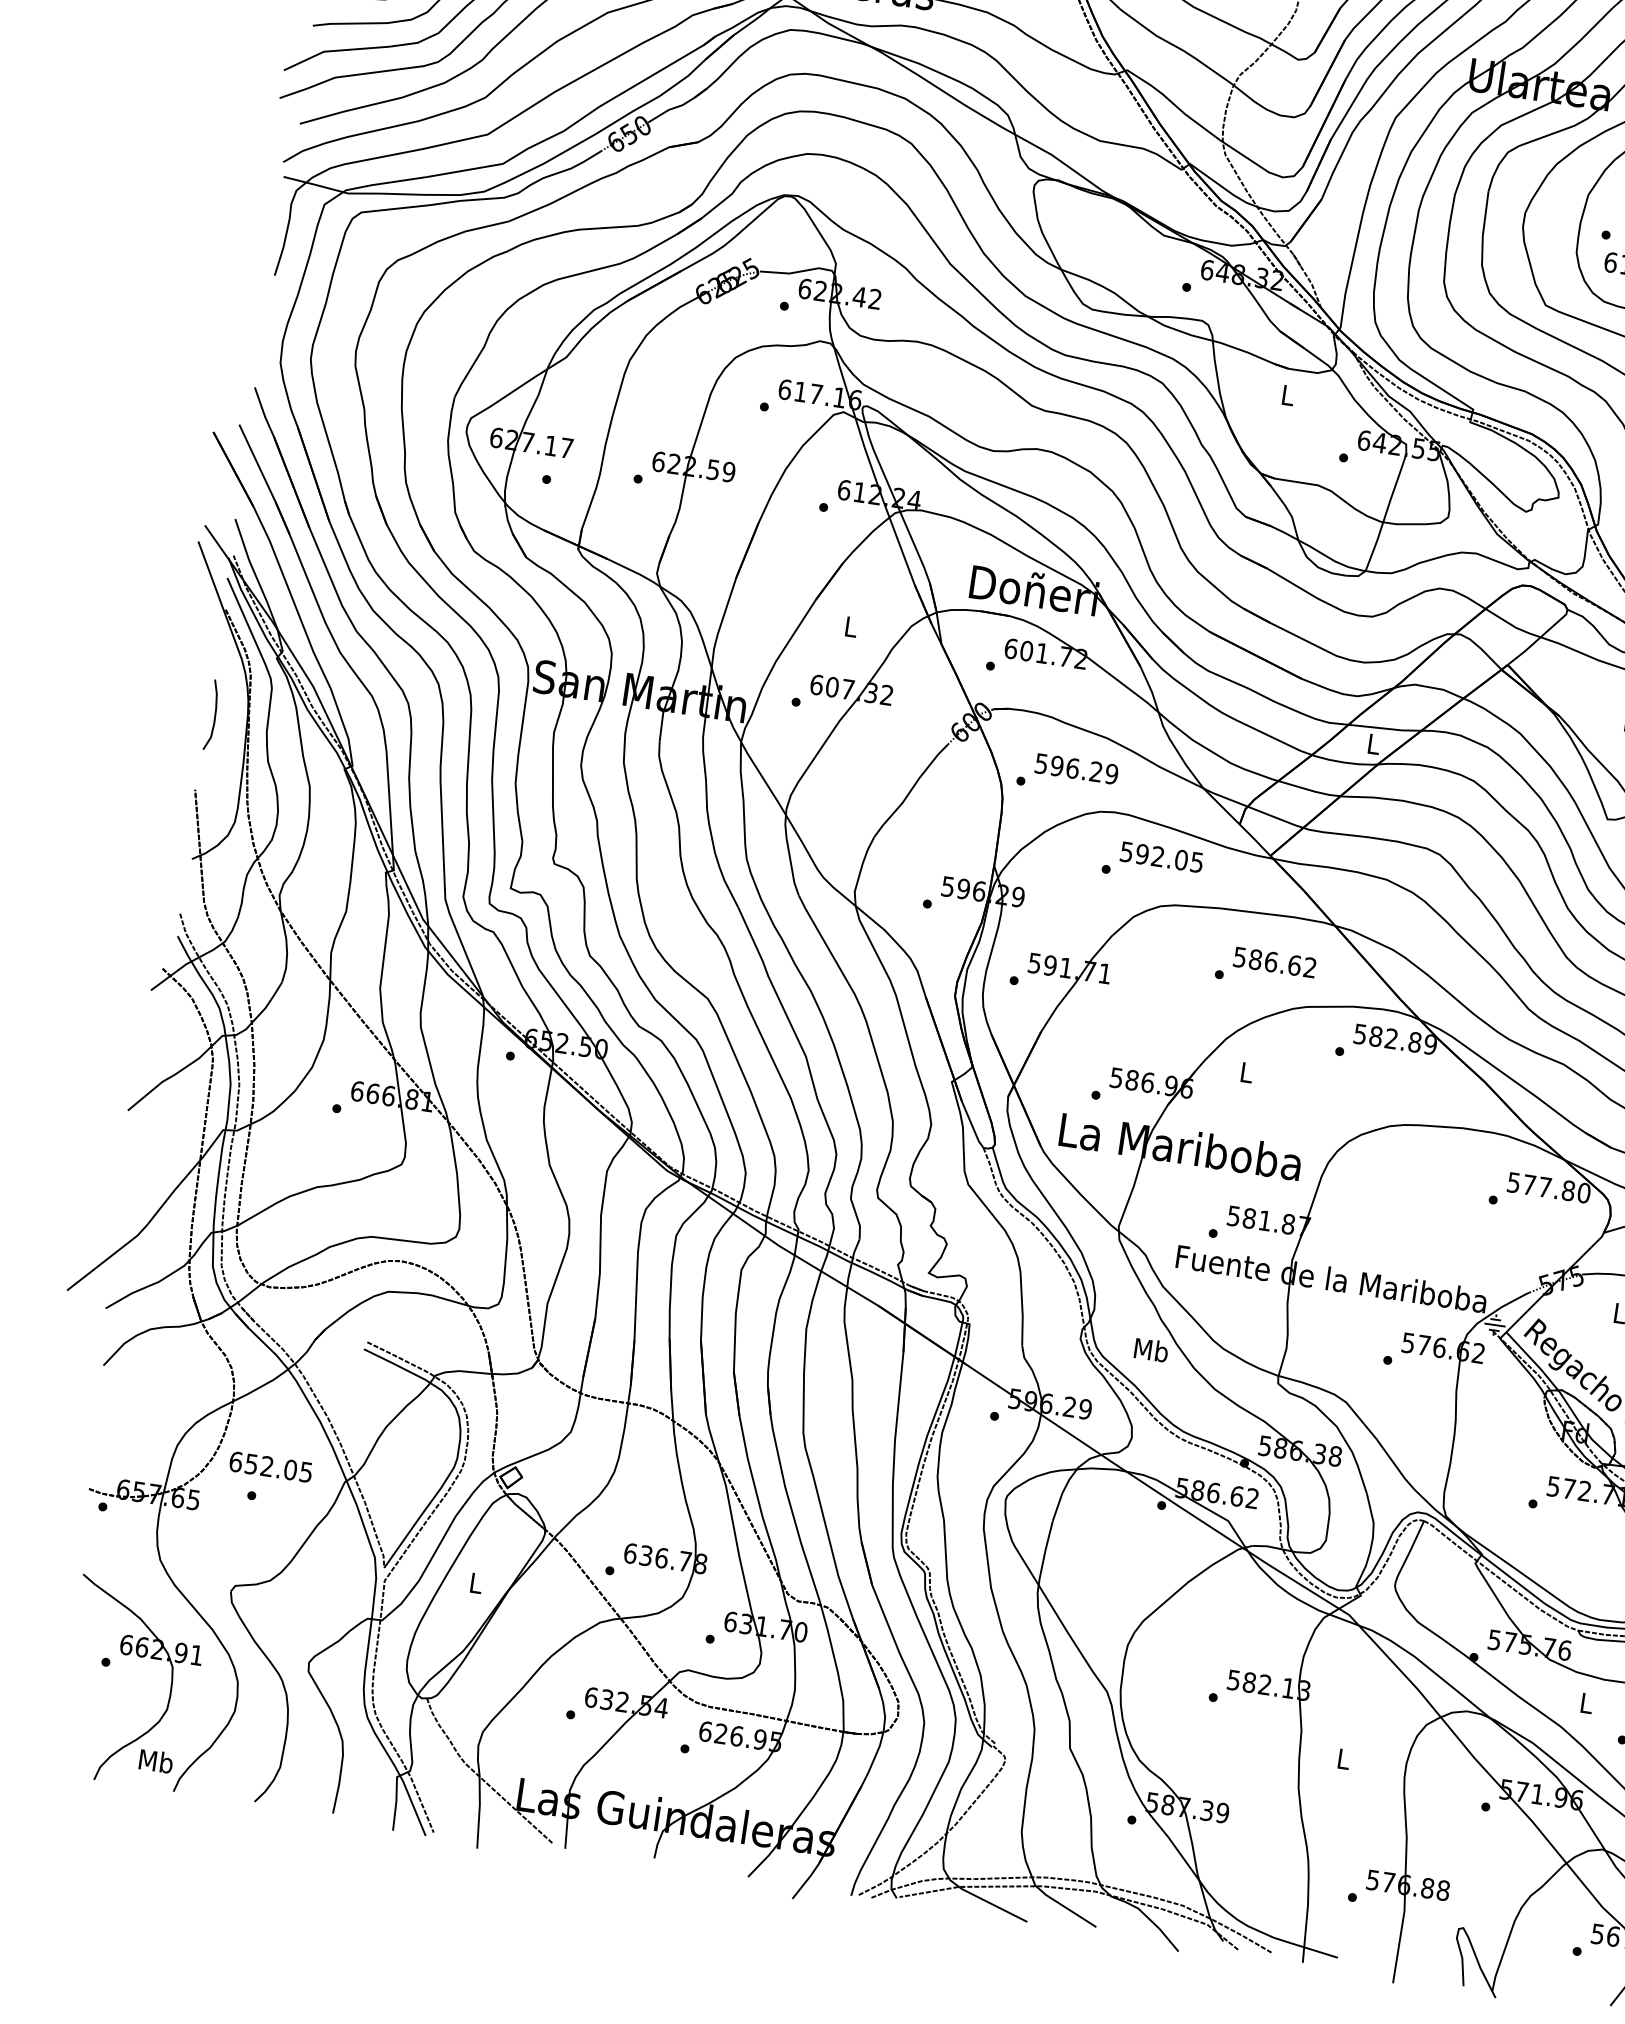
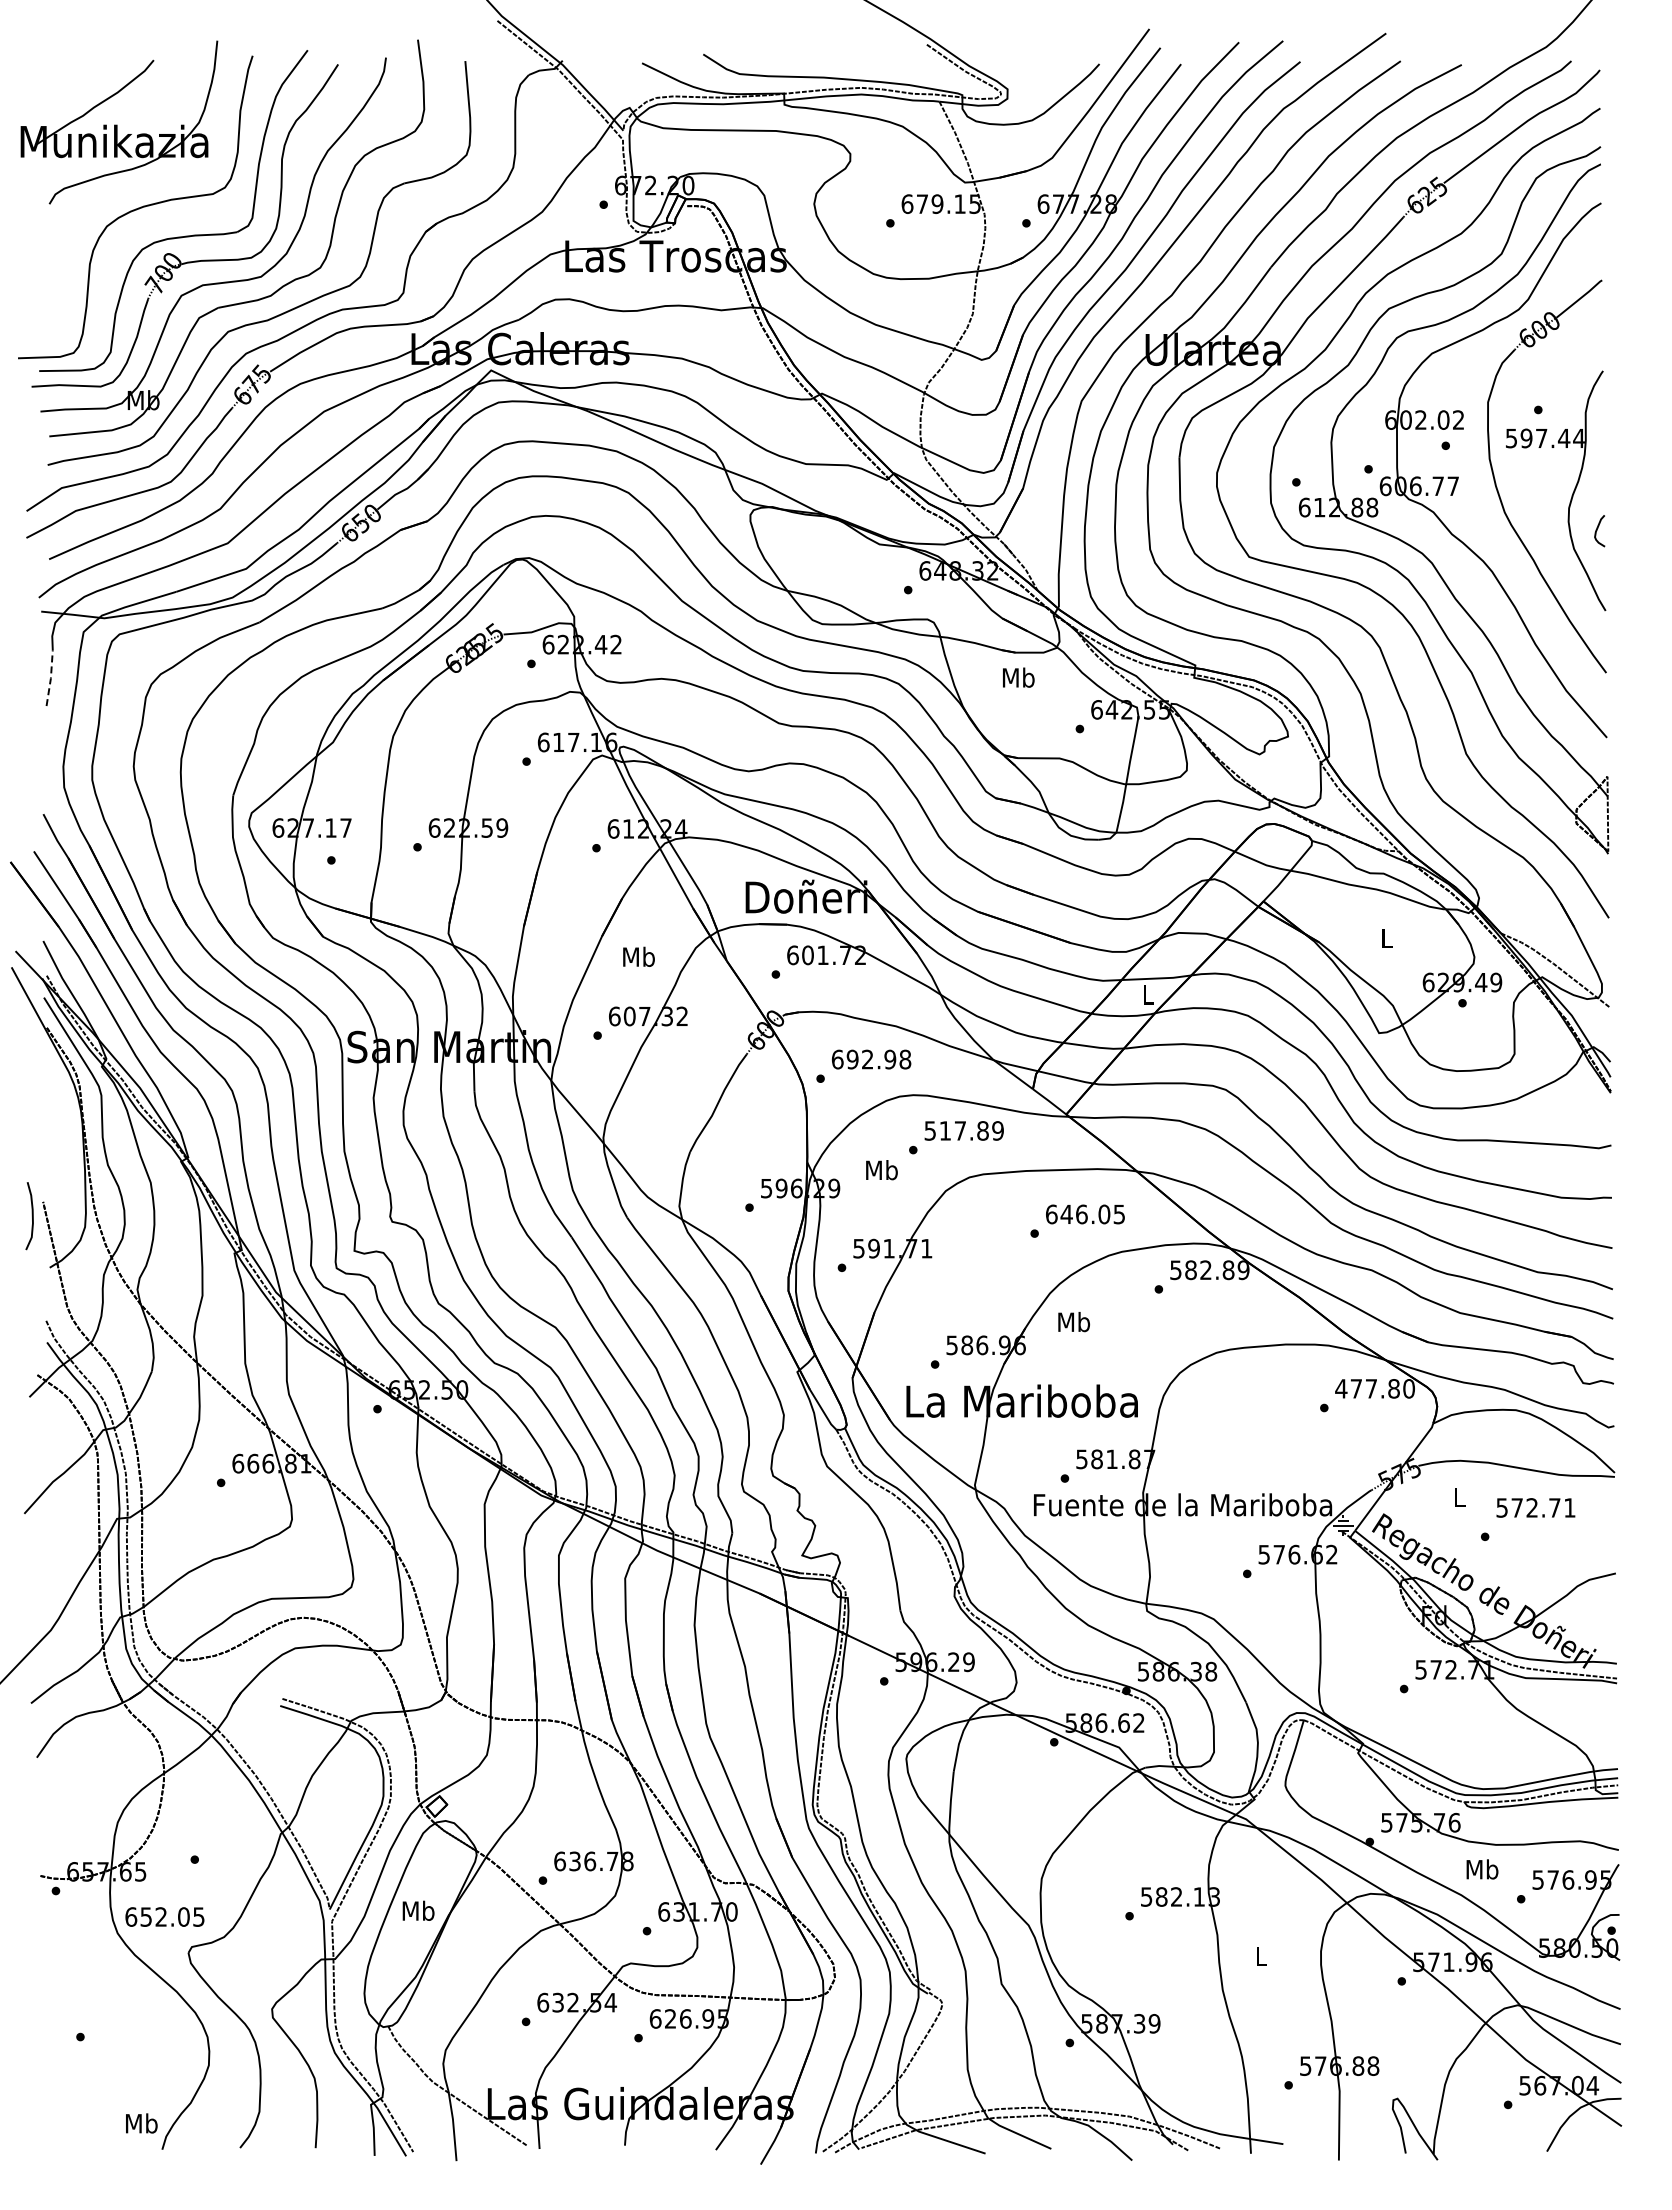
line: (282, 247) -> (50, 678), solid -> dashed
text: (1287, 395) -> (1018, 677), L -> Mb
text: (850, 626) -> (638, 956), L -> Mb
curve: (213, 715) -> (31, 1216), moved
text: (1076, 768) -> (871, 1059), 596.29 -> 692.98
text: (1169, 857) -> (971, 1130), 592.05 -> 517.89
text: (1275, 962) -> (1085, 1214), 586.62 -> 646.05
text: (1247, 1073) -> (1074, 1322), L -> Mb
text: (1514, 1182) -> (1341, 1388), 577.80 -> 477.80
text: (1150, 1350) -> (881, 1170), moved
text: (270, 1466) -> (164, 1916), moved
text: (476, 1582) -> (418, 1910), L -> Mb
part: (138, 1656) -> (110, 2027), removed
text: (1586, 1703) -> (1482, 1869), L -> Mb

